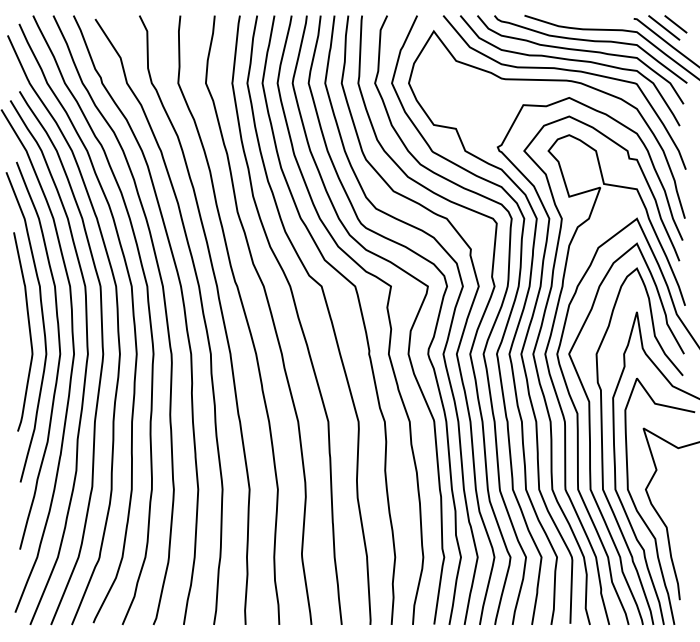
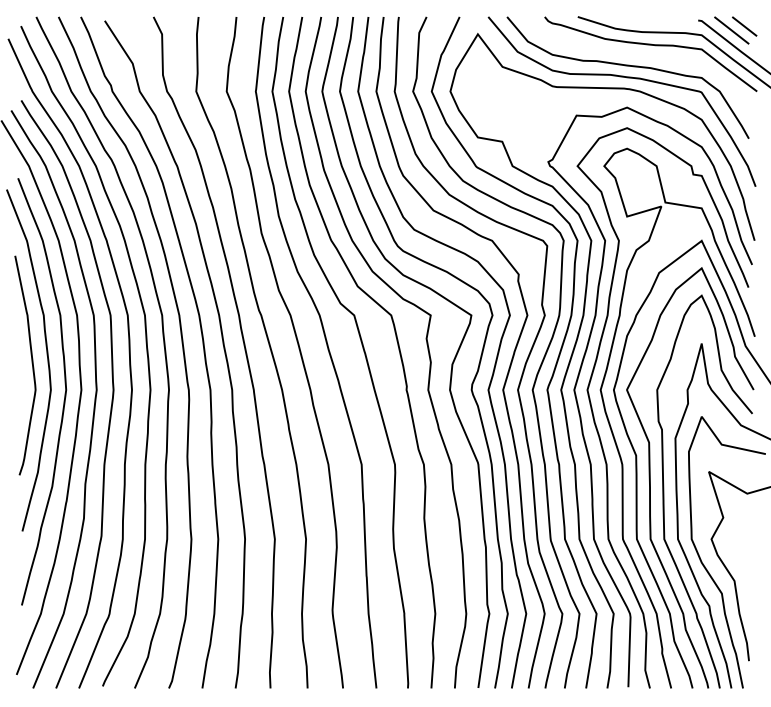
curve: (580, 51) -> (639, 56), removed

